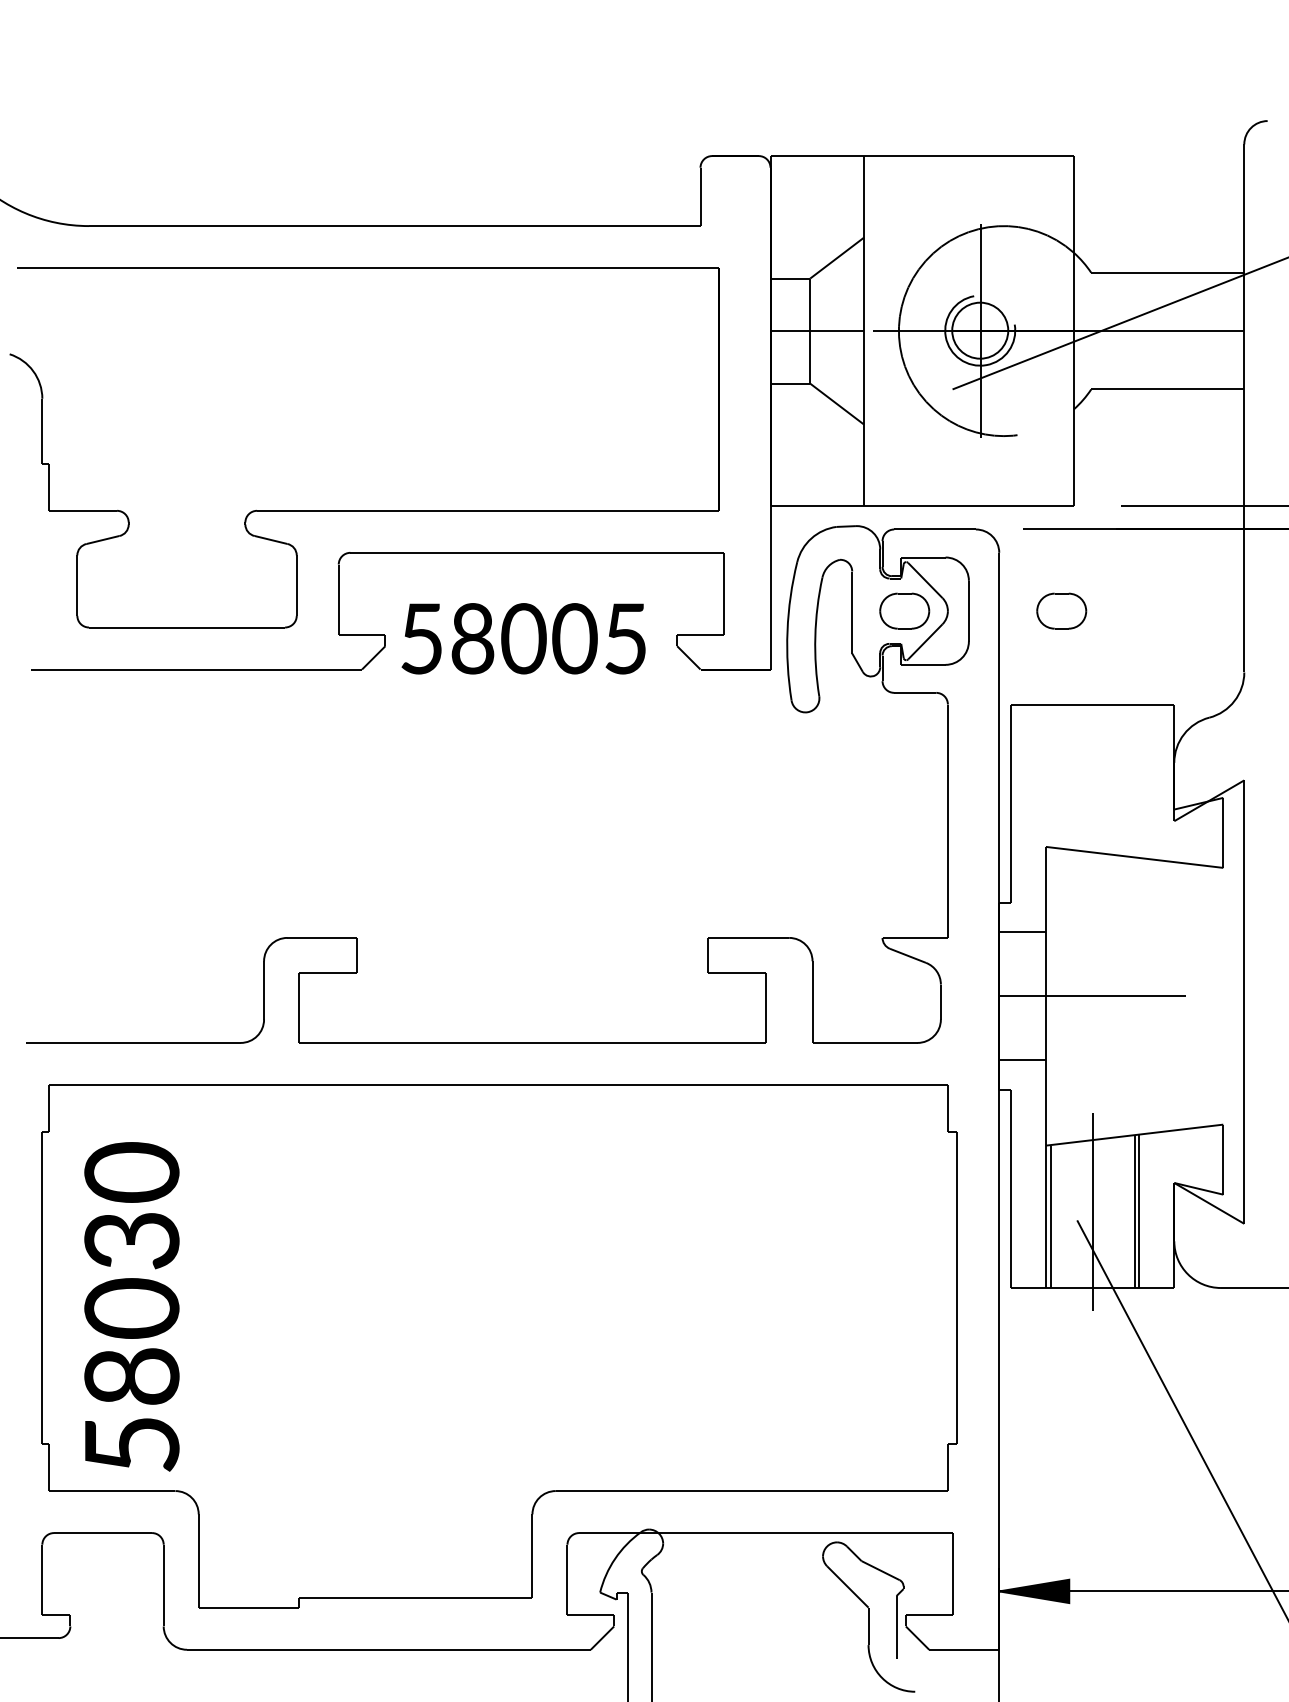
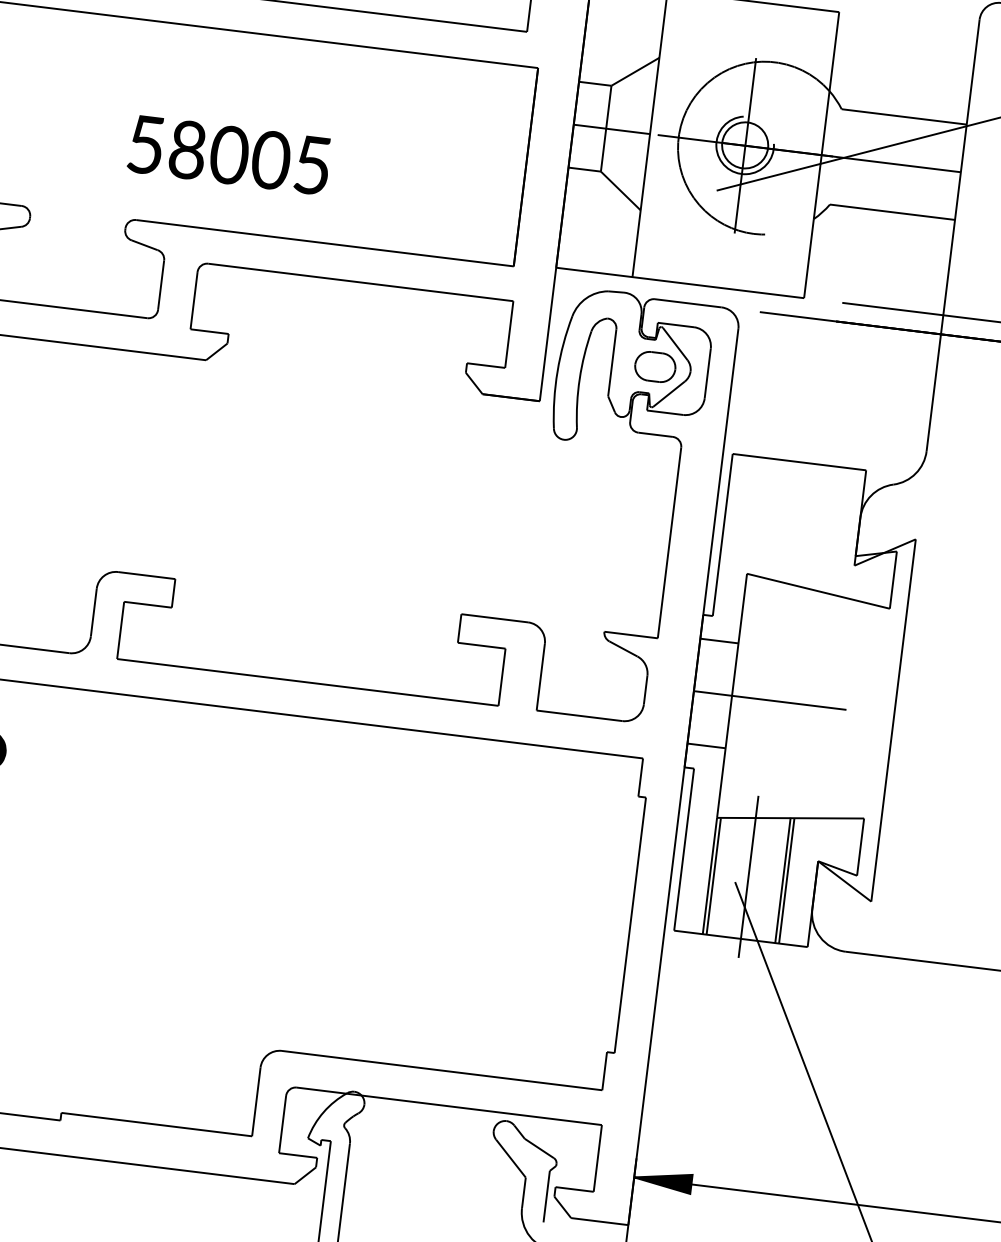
part: (1061, 610) -> (783, 382), removed
text: (523, 638) -> (229, 154), moved

